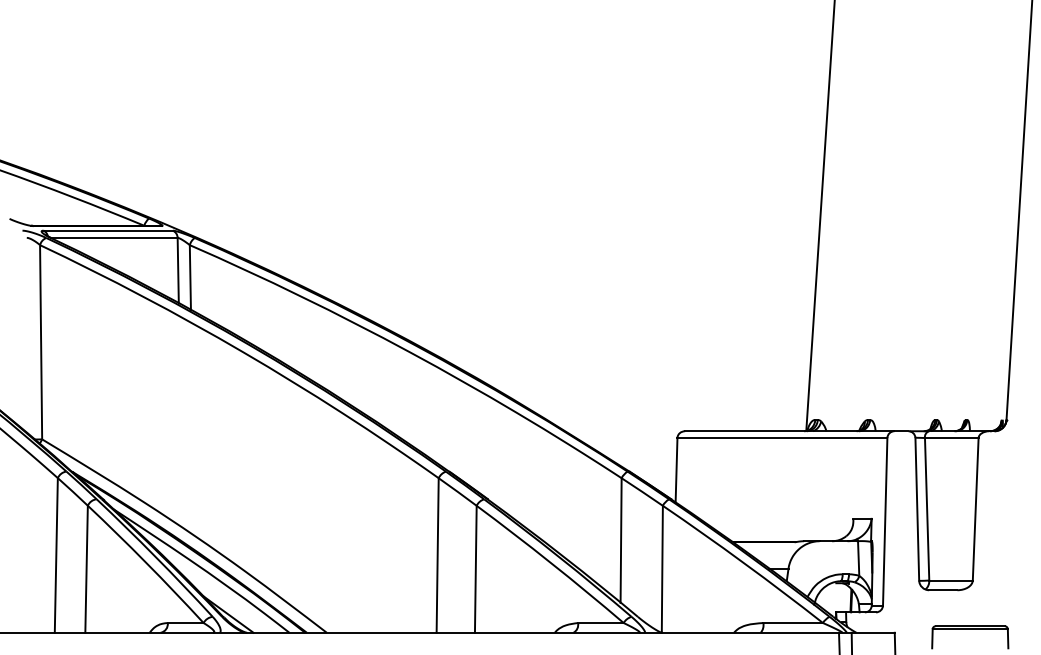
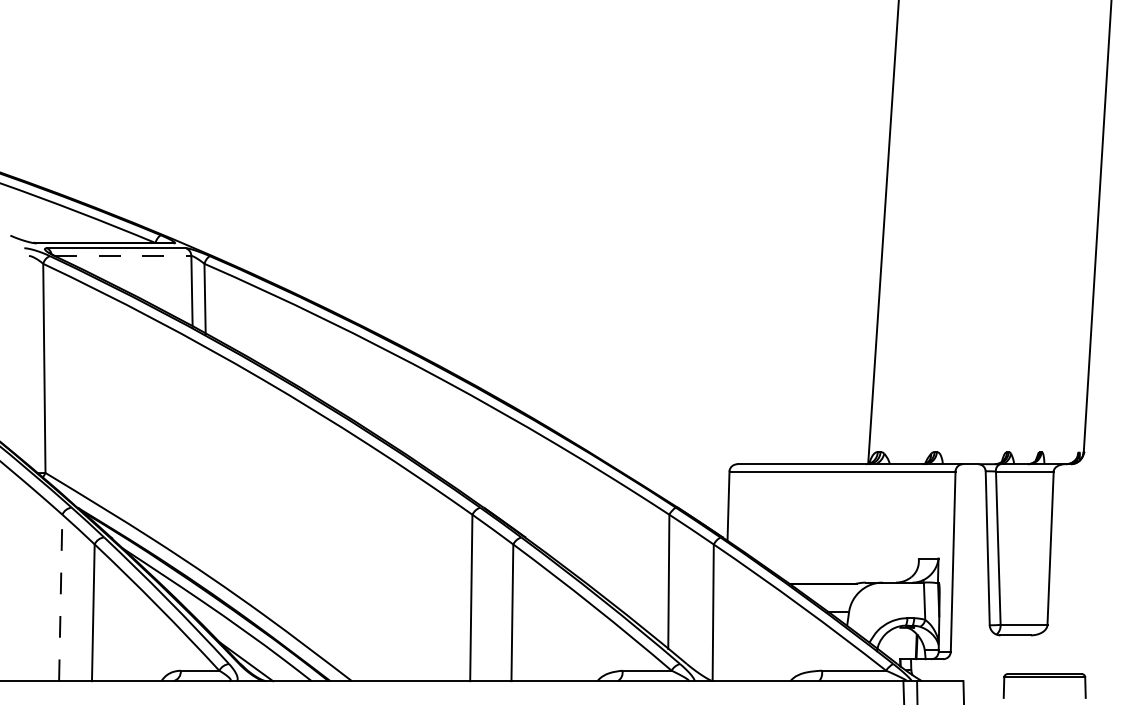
line: (114, 238) -> (123, 256), solid -> dashed
line: (56, 555) -> (60, 597), solid -> dashed

